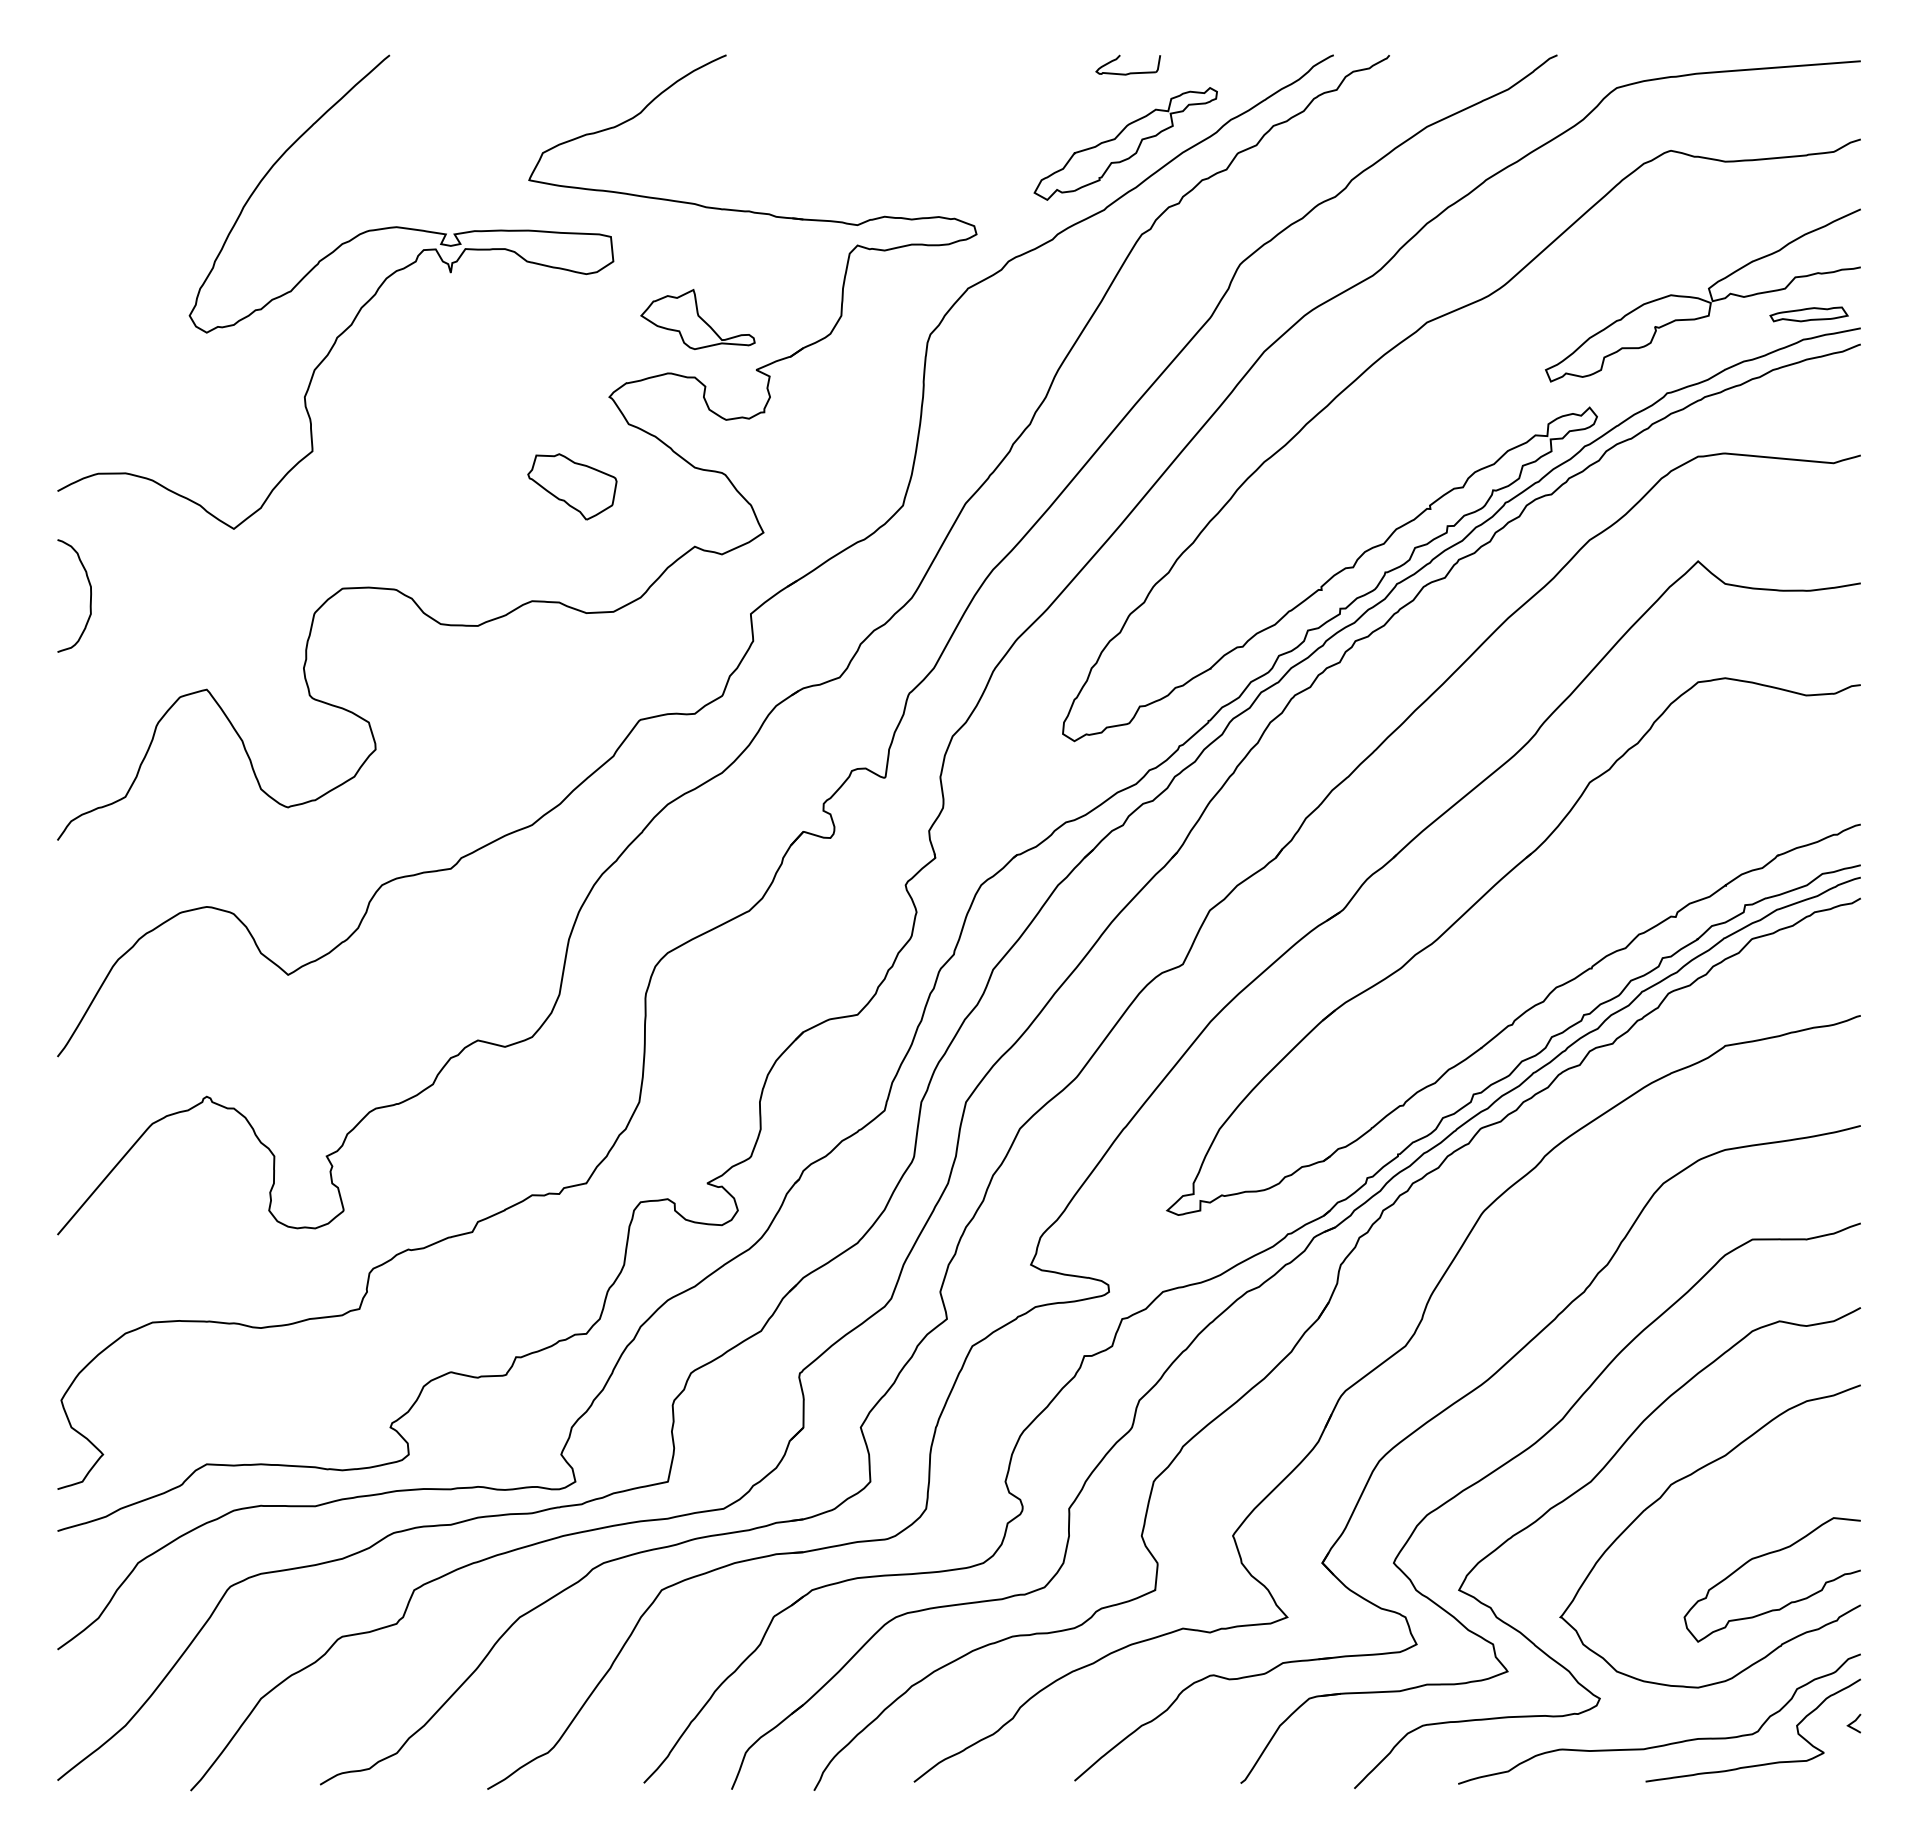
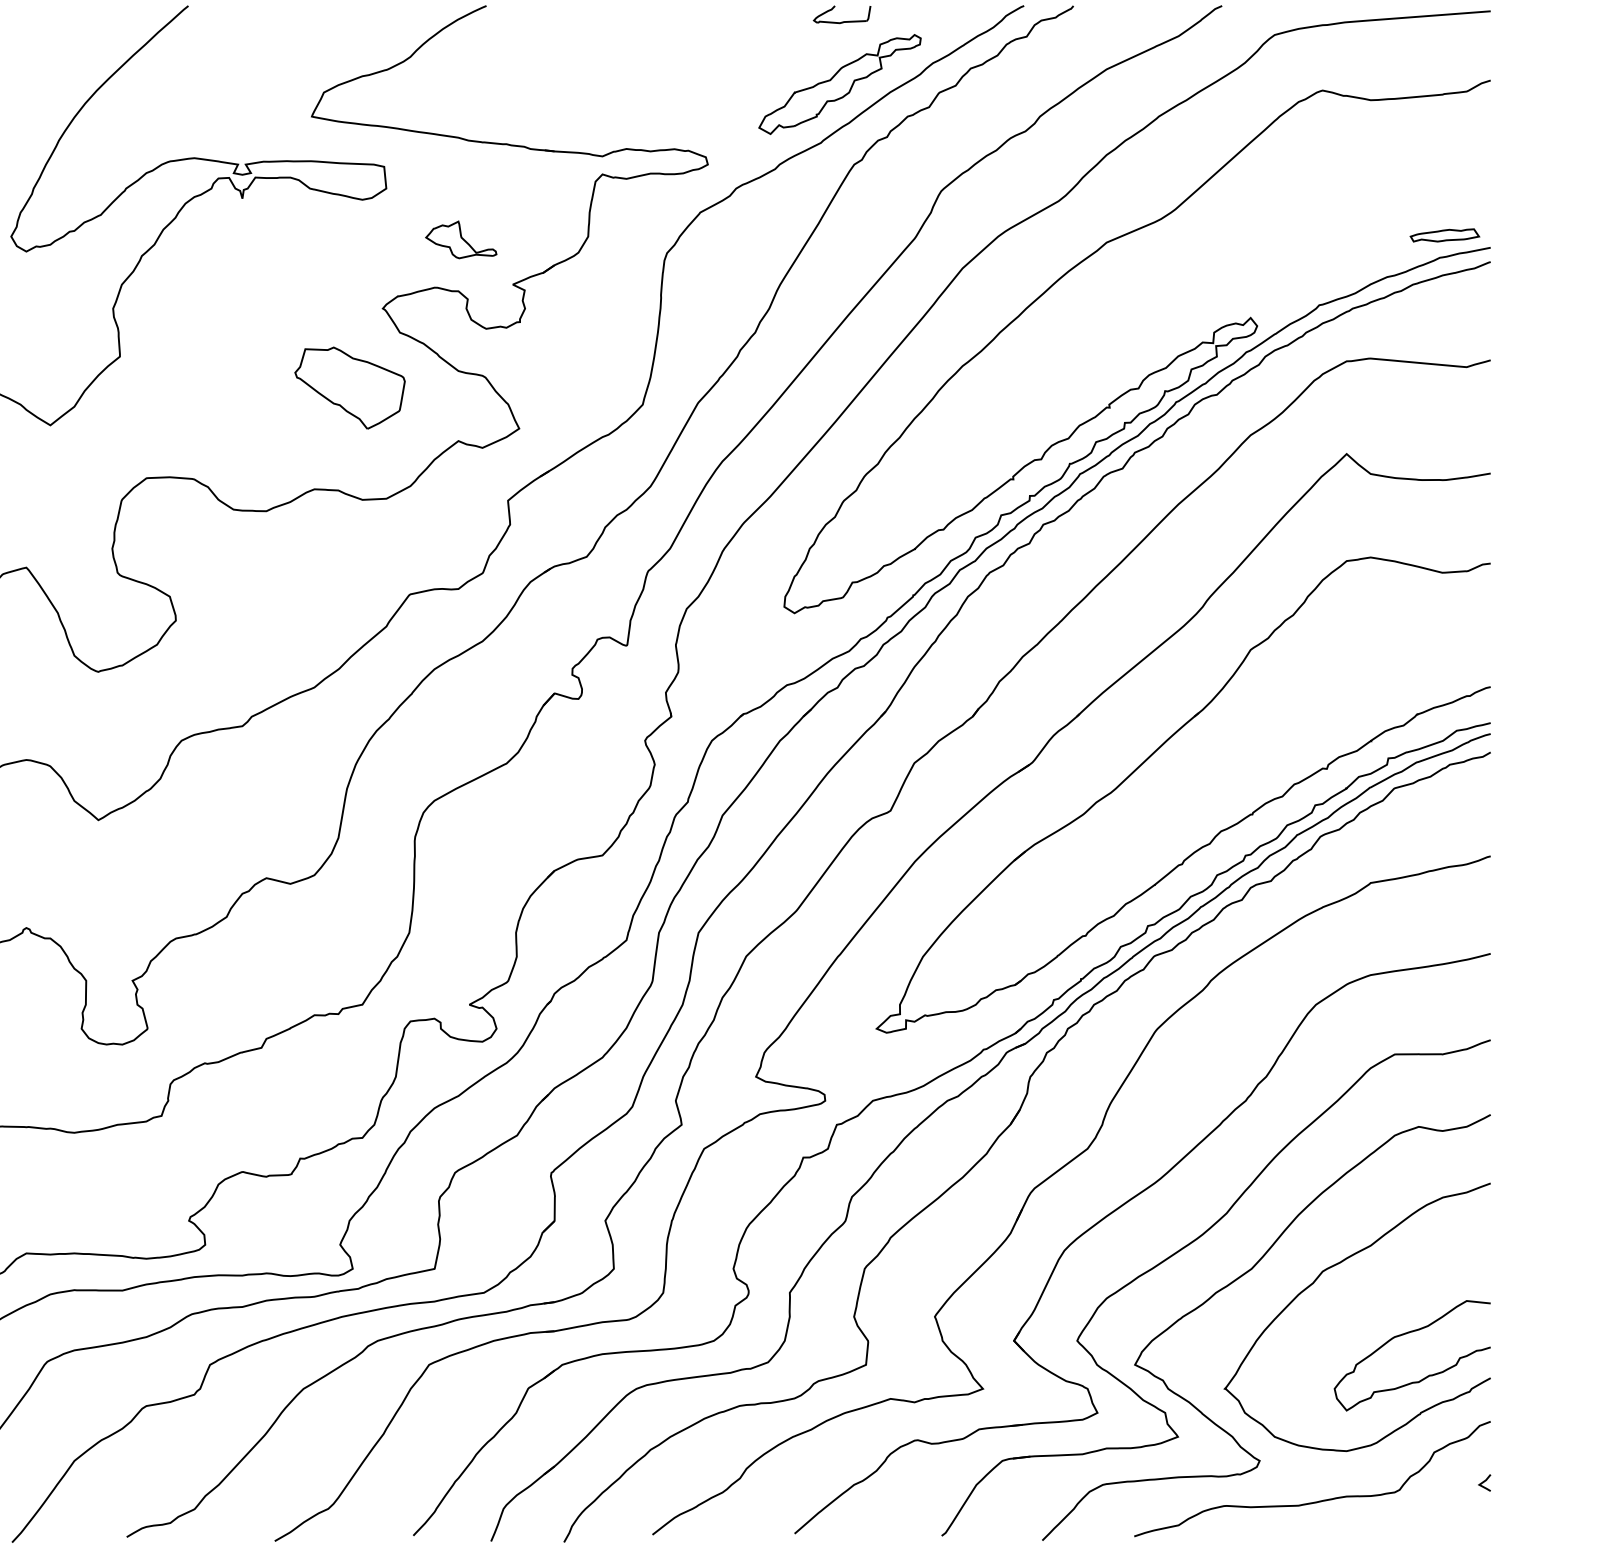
part: (1702, 295) -> (1350, 218), removed
part: (697, 319) -> (460, 239), size x0.7
part: (572, 486) -> (350, 387), size x1.4
curve: (1756, 1764) -> (1398, 1519), removed

